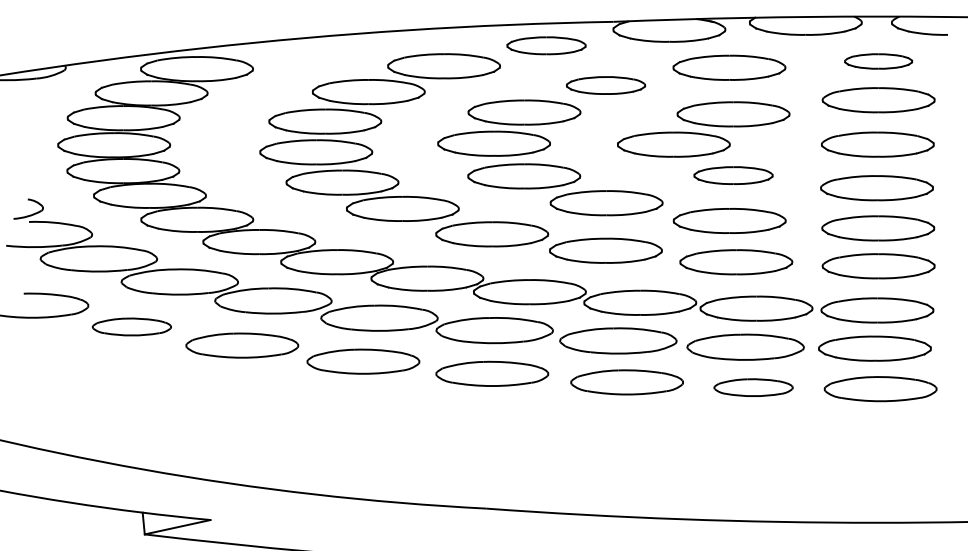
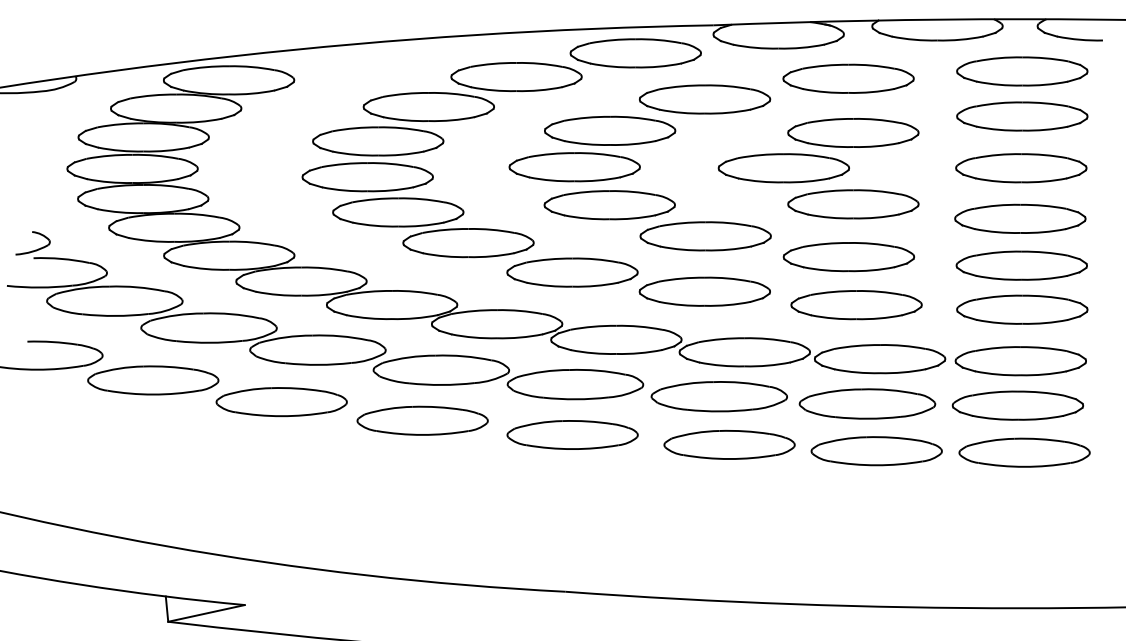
part: (546, 45) -> (635, 52), size x1.43
part: (878, 61) -> (1022, 71), size x1.67
part: (605, 85) -> (704, 99), size x1.43
part: (733, 175) -> (853, 204), size x1.43
part: (131, 326) -> (152, 379), size x1.43
part: (753, 387) -> (876, 450), size x1.43

